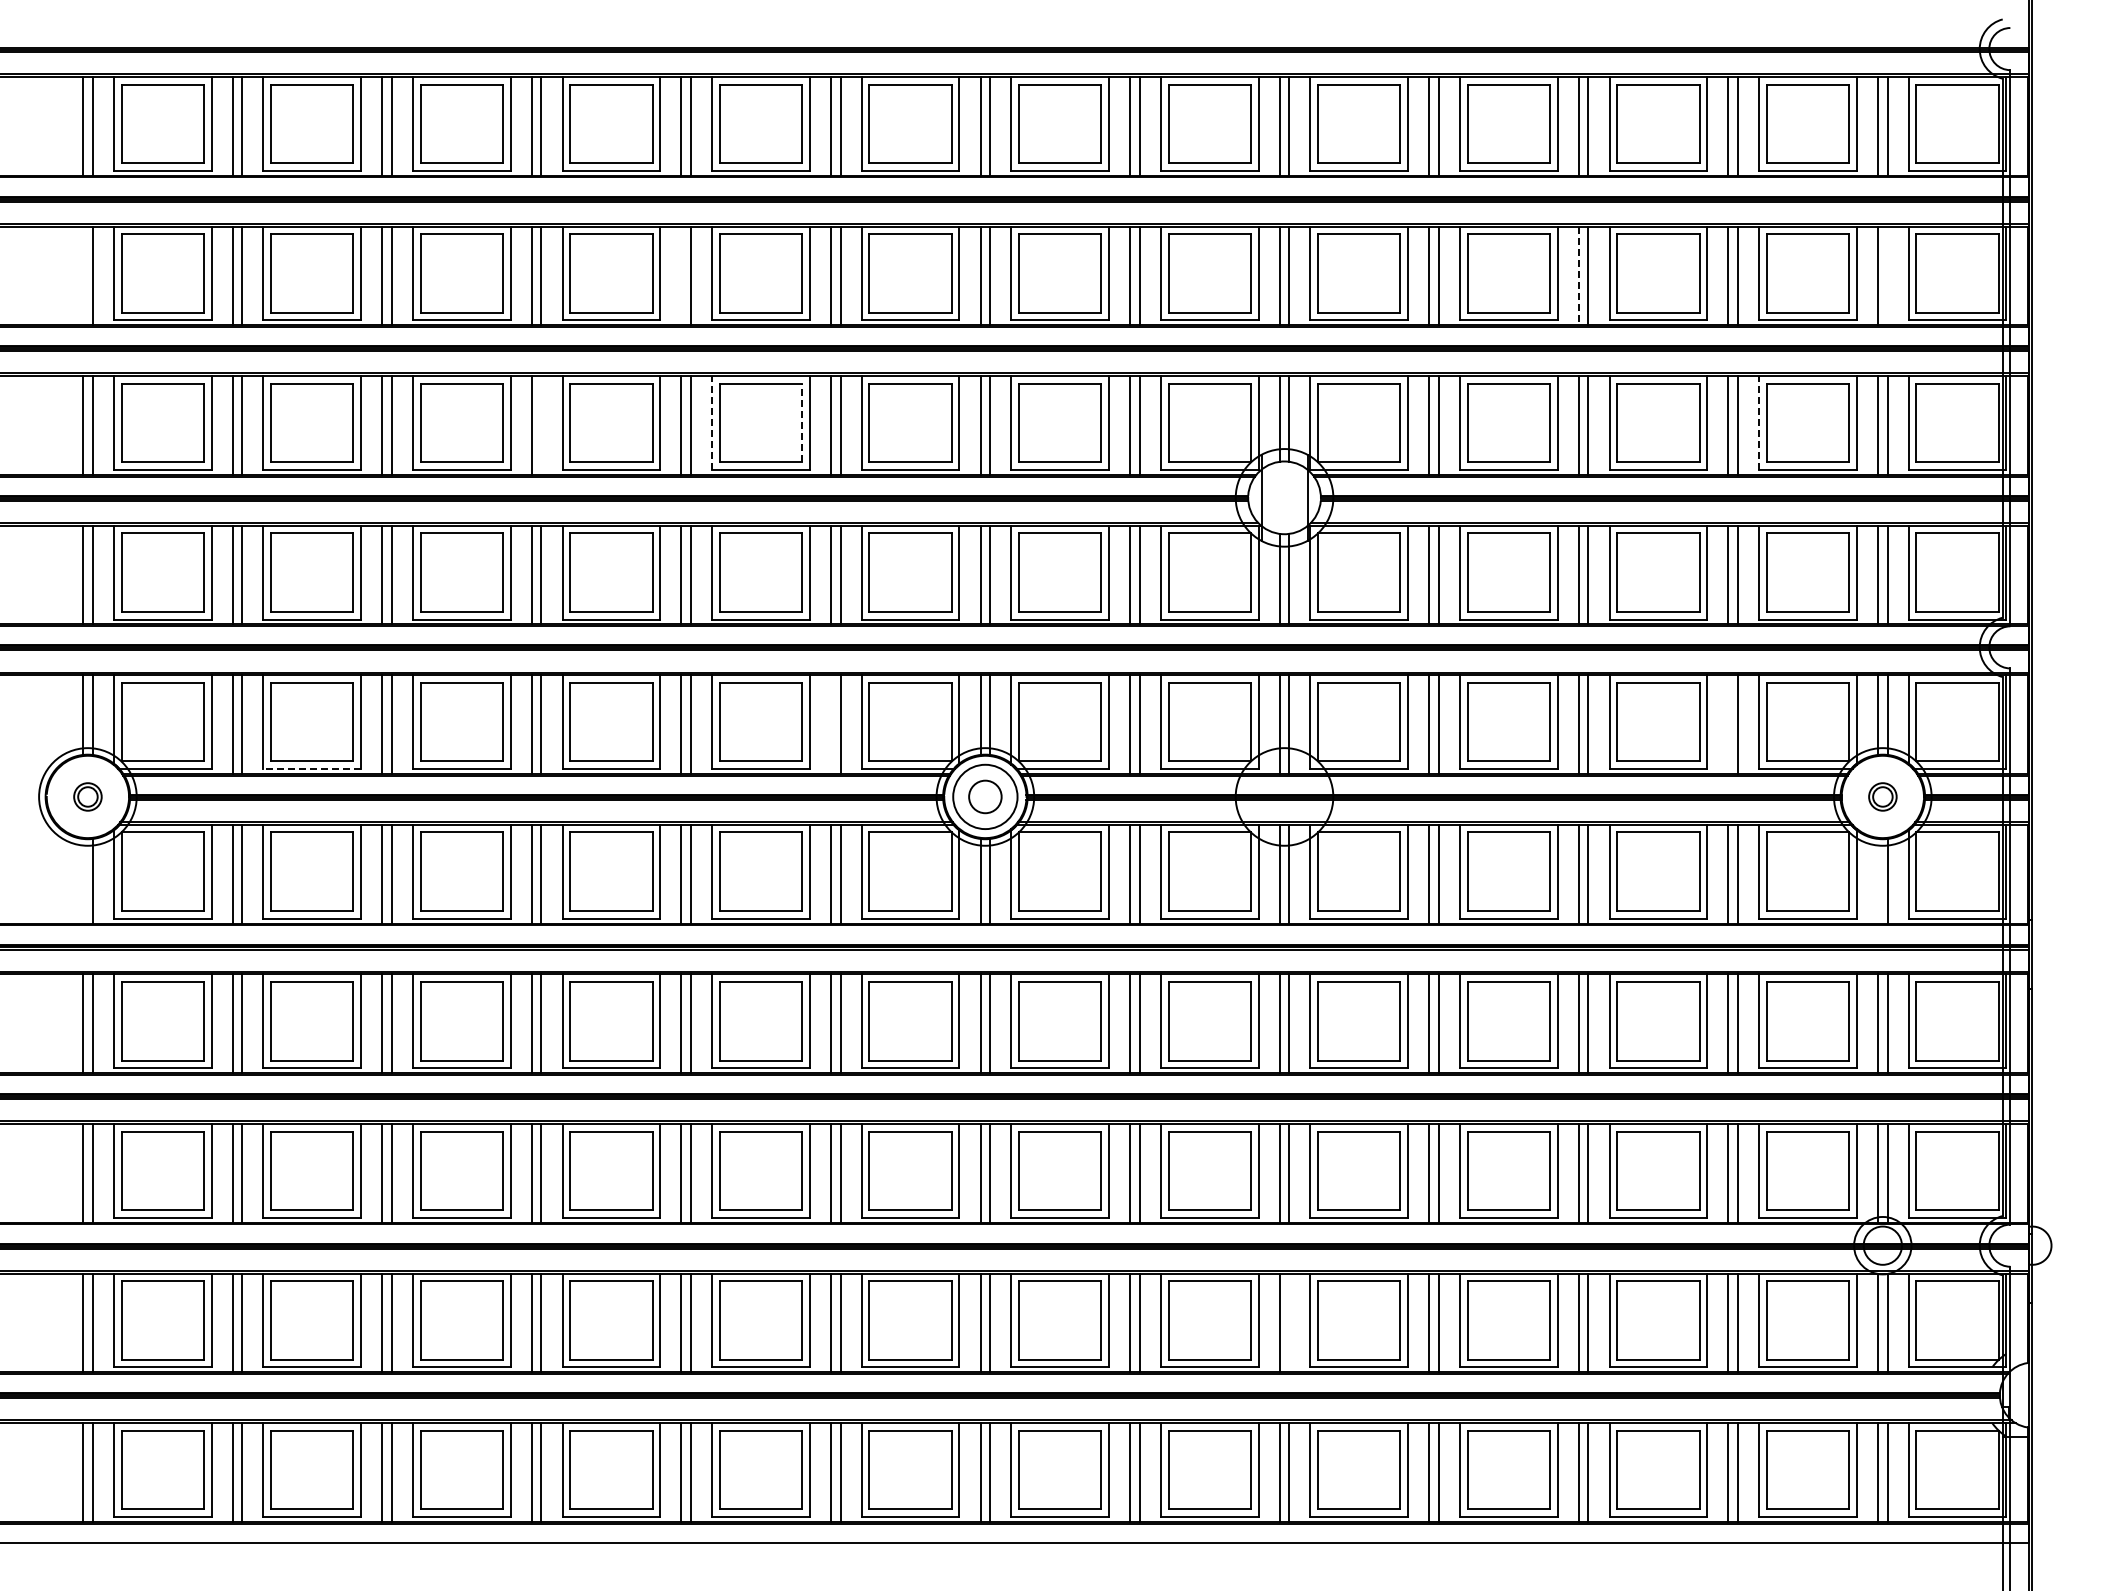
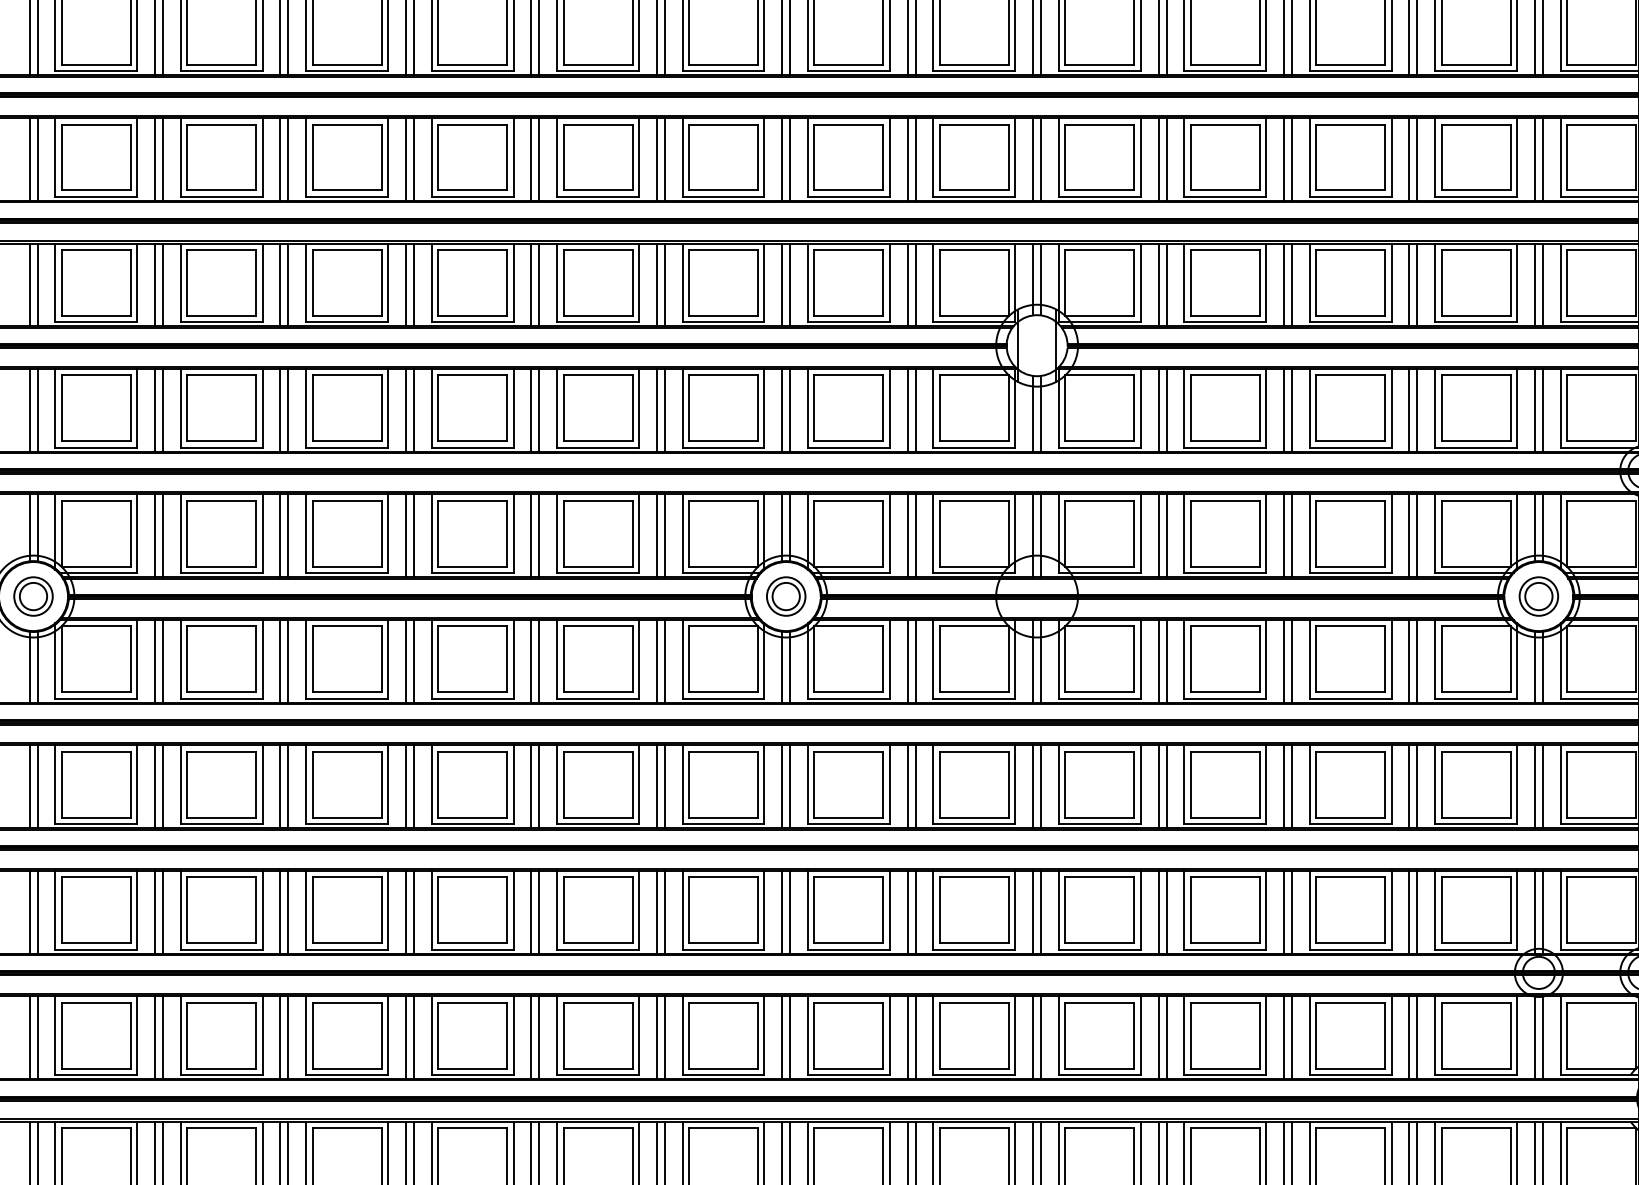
line: (83, 275) -> (29, 159), added
line: (681, 275) -> (531, 159), added
line: (1887, 275) -> (1542, 159), added
line: (1578, 276) -> (1283, 160), dashed -> solid
line: (802, 422) -> (632, 282), dashed -> solid
line: (712, 423) -> (557, 283), dashed -> solid
line: (1759, 423) -> (1435, 283), dashed -> solid
line: (541, 425) -> (413, 285), added
line: (830, 724) -> (656, 535), added
line: (1728, 724) -> (1409, 535), added
line: (312, 769) -> (221, 573), dashed -> solid
part: (87, 796) -> (33, 596), size x1.67
circle: (985, 796) -> (786, 596), size x0.71
part: (1882, 796) -> (1538, 596), size x1.67
line: (83, 880) -> (29, 666), added
line: (1878, 880) -> (1535, 666), added
line: (1289, 1322) -> (1041, 1037), added

